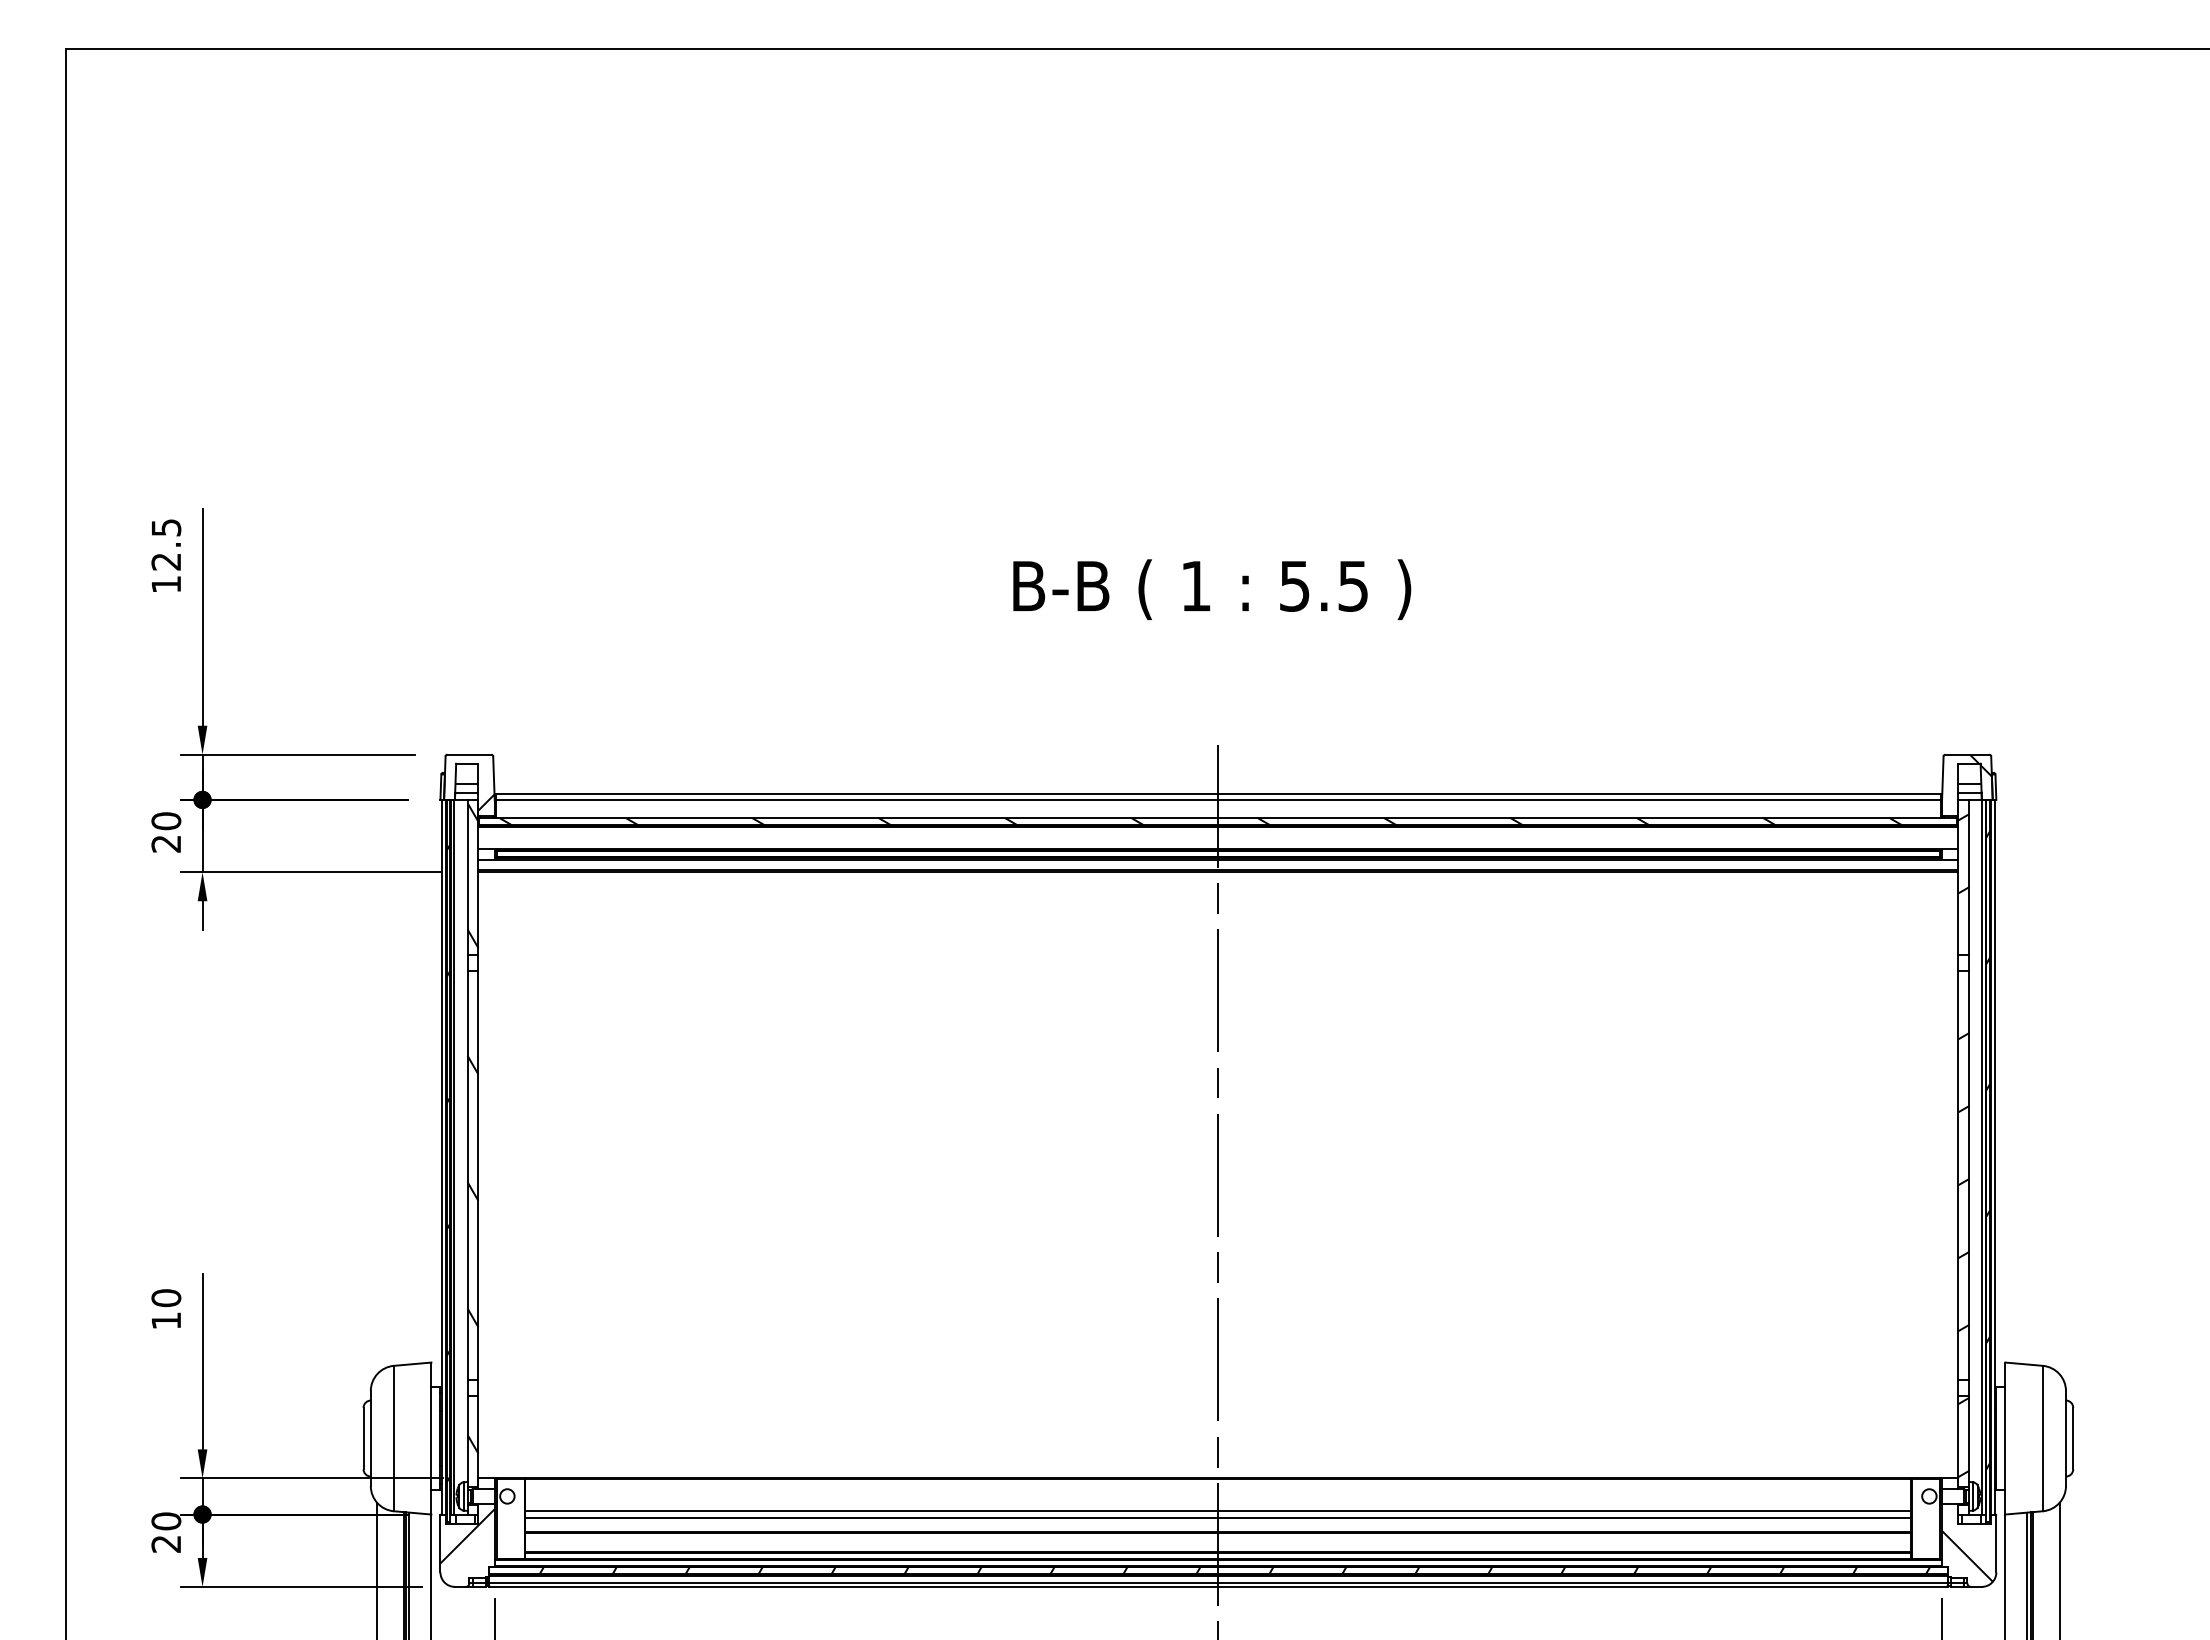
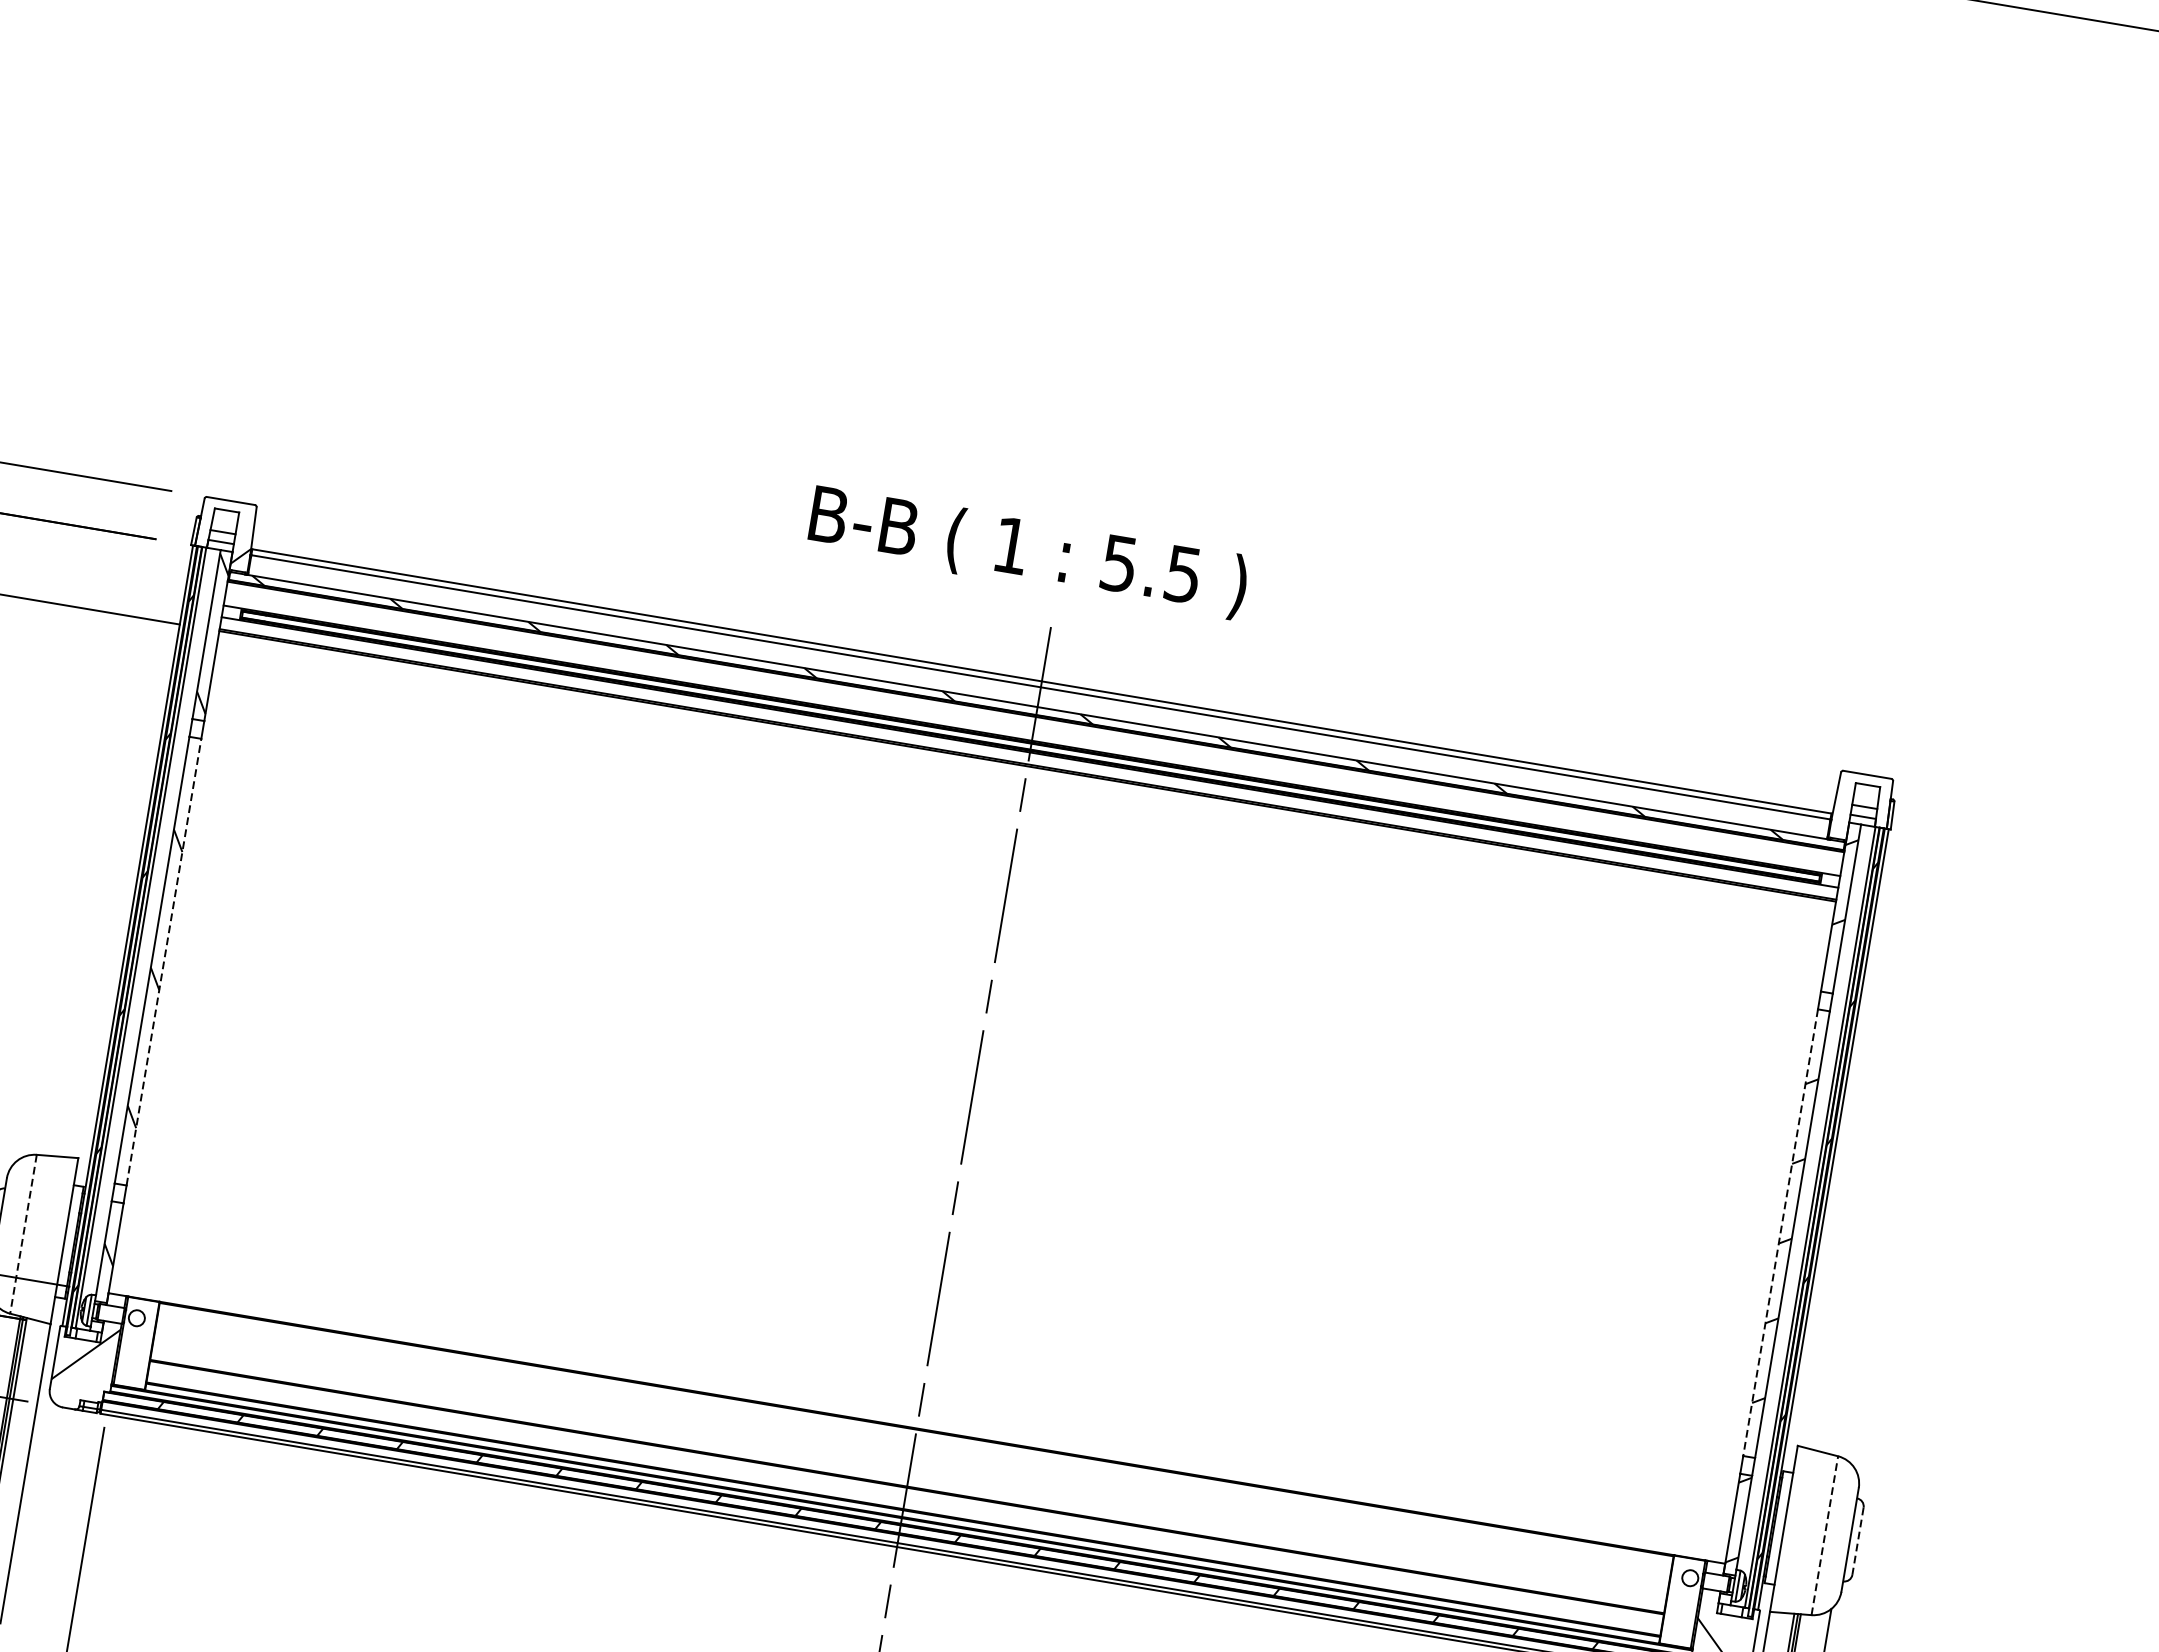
text: (1212, 589) -> (1028, 552), moved
hatch: (1966, 785) -> (1860, 808), removed
line: (478, 1174) -> (164, 961), solid -> dashed
line: (1958, 1175) -> (1780, 1232), solid -> dashed
line: (393, 1438) -> (23, 1234), solid -> dashed
line: (2042, 1438) -> (1824, 1535), solid -> dashed
line: (2073, 1438) -> (1858, 1541), solid -> dashed
line: (1218, 1510) -> (911, 1463), removed
line: (1218, 1518) -> (909, 1472), removed

